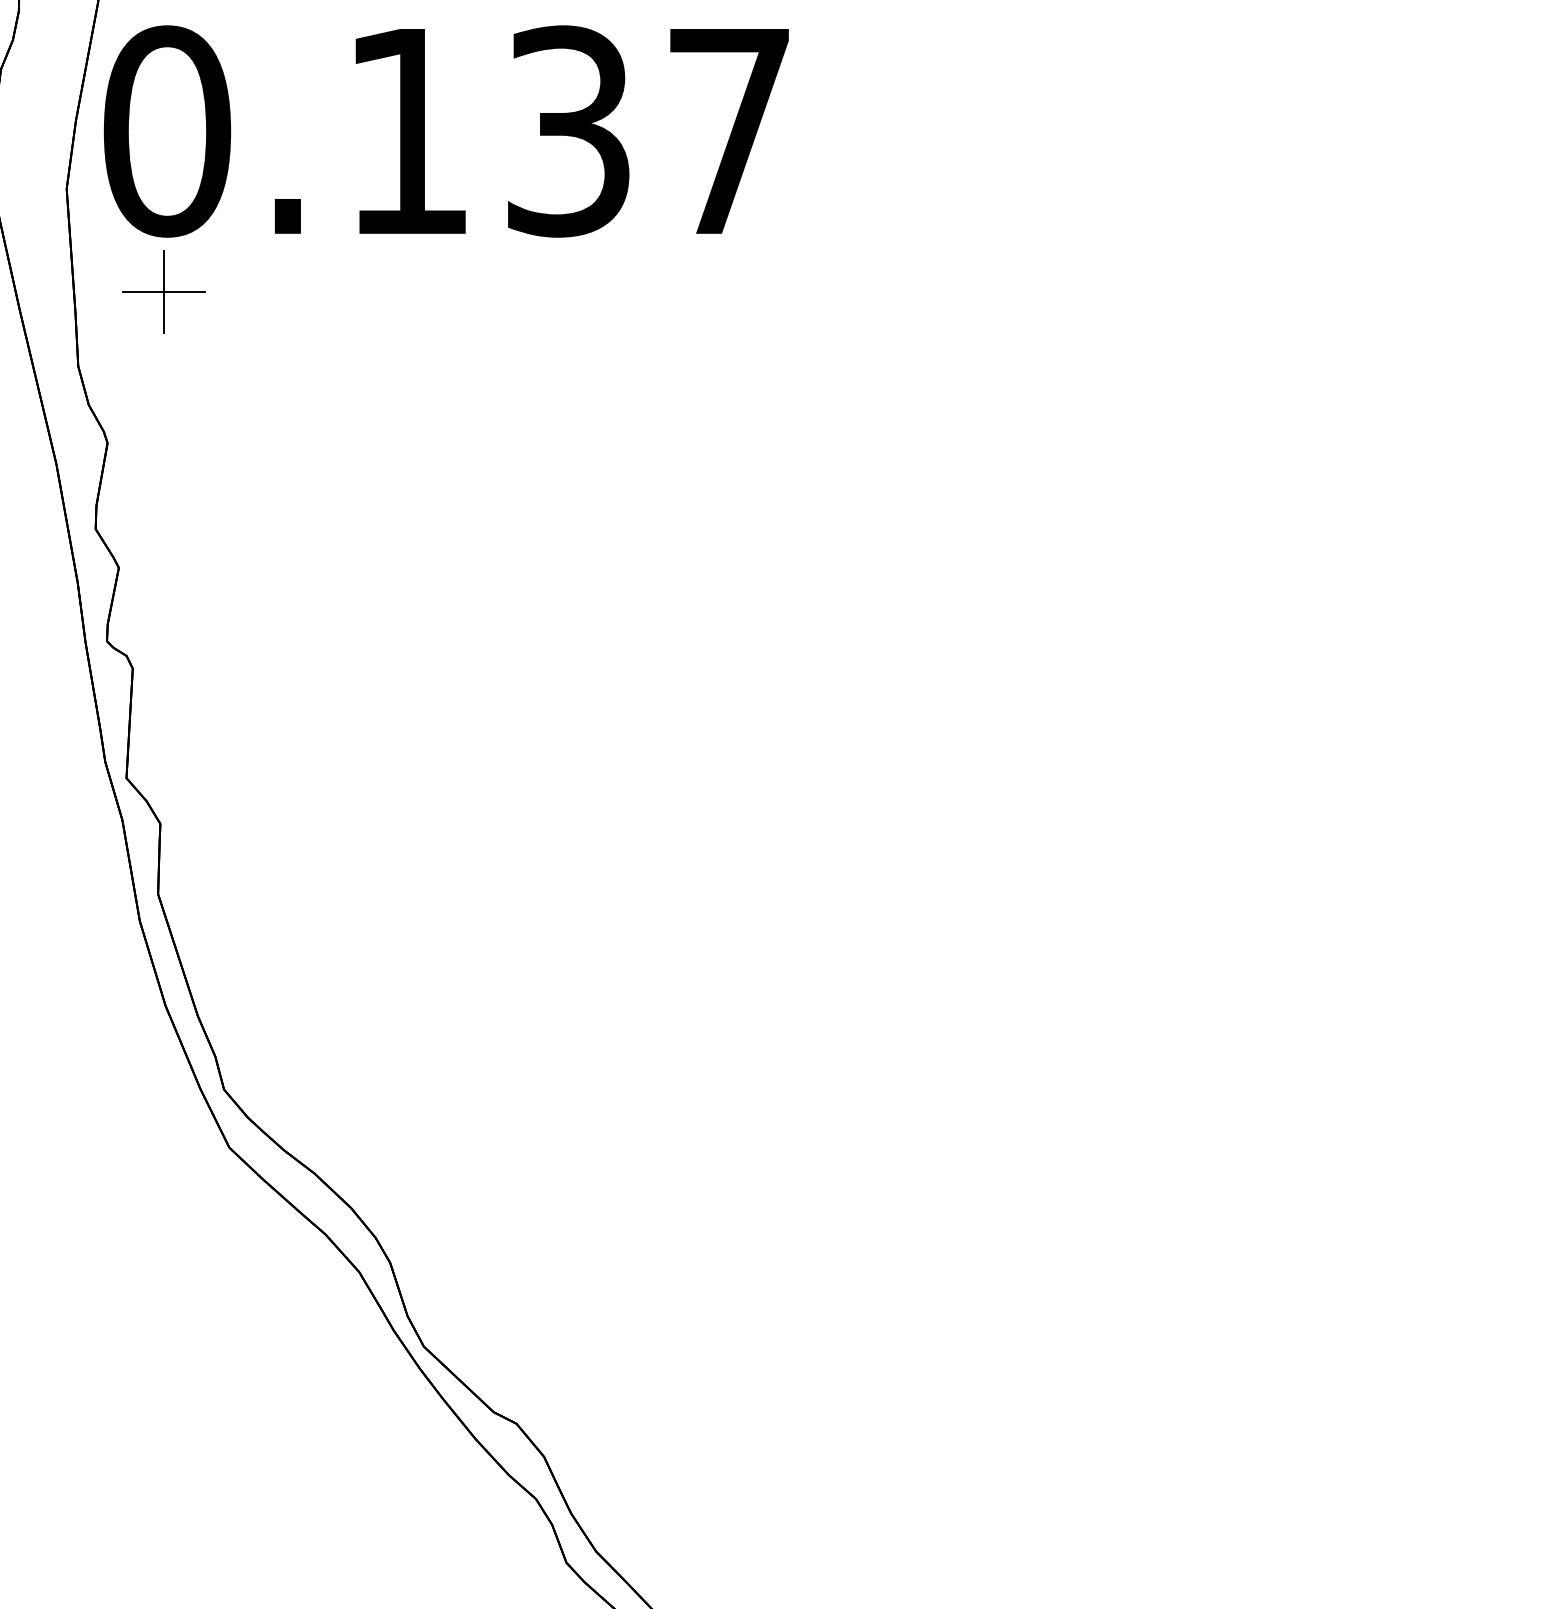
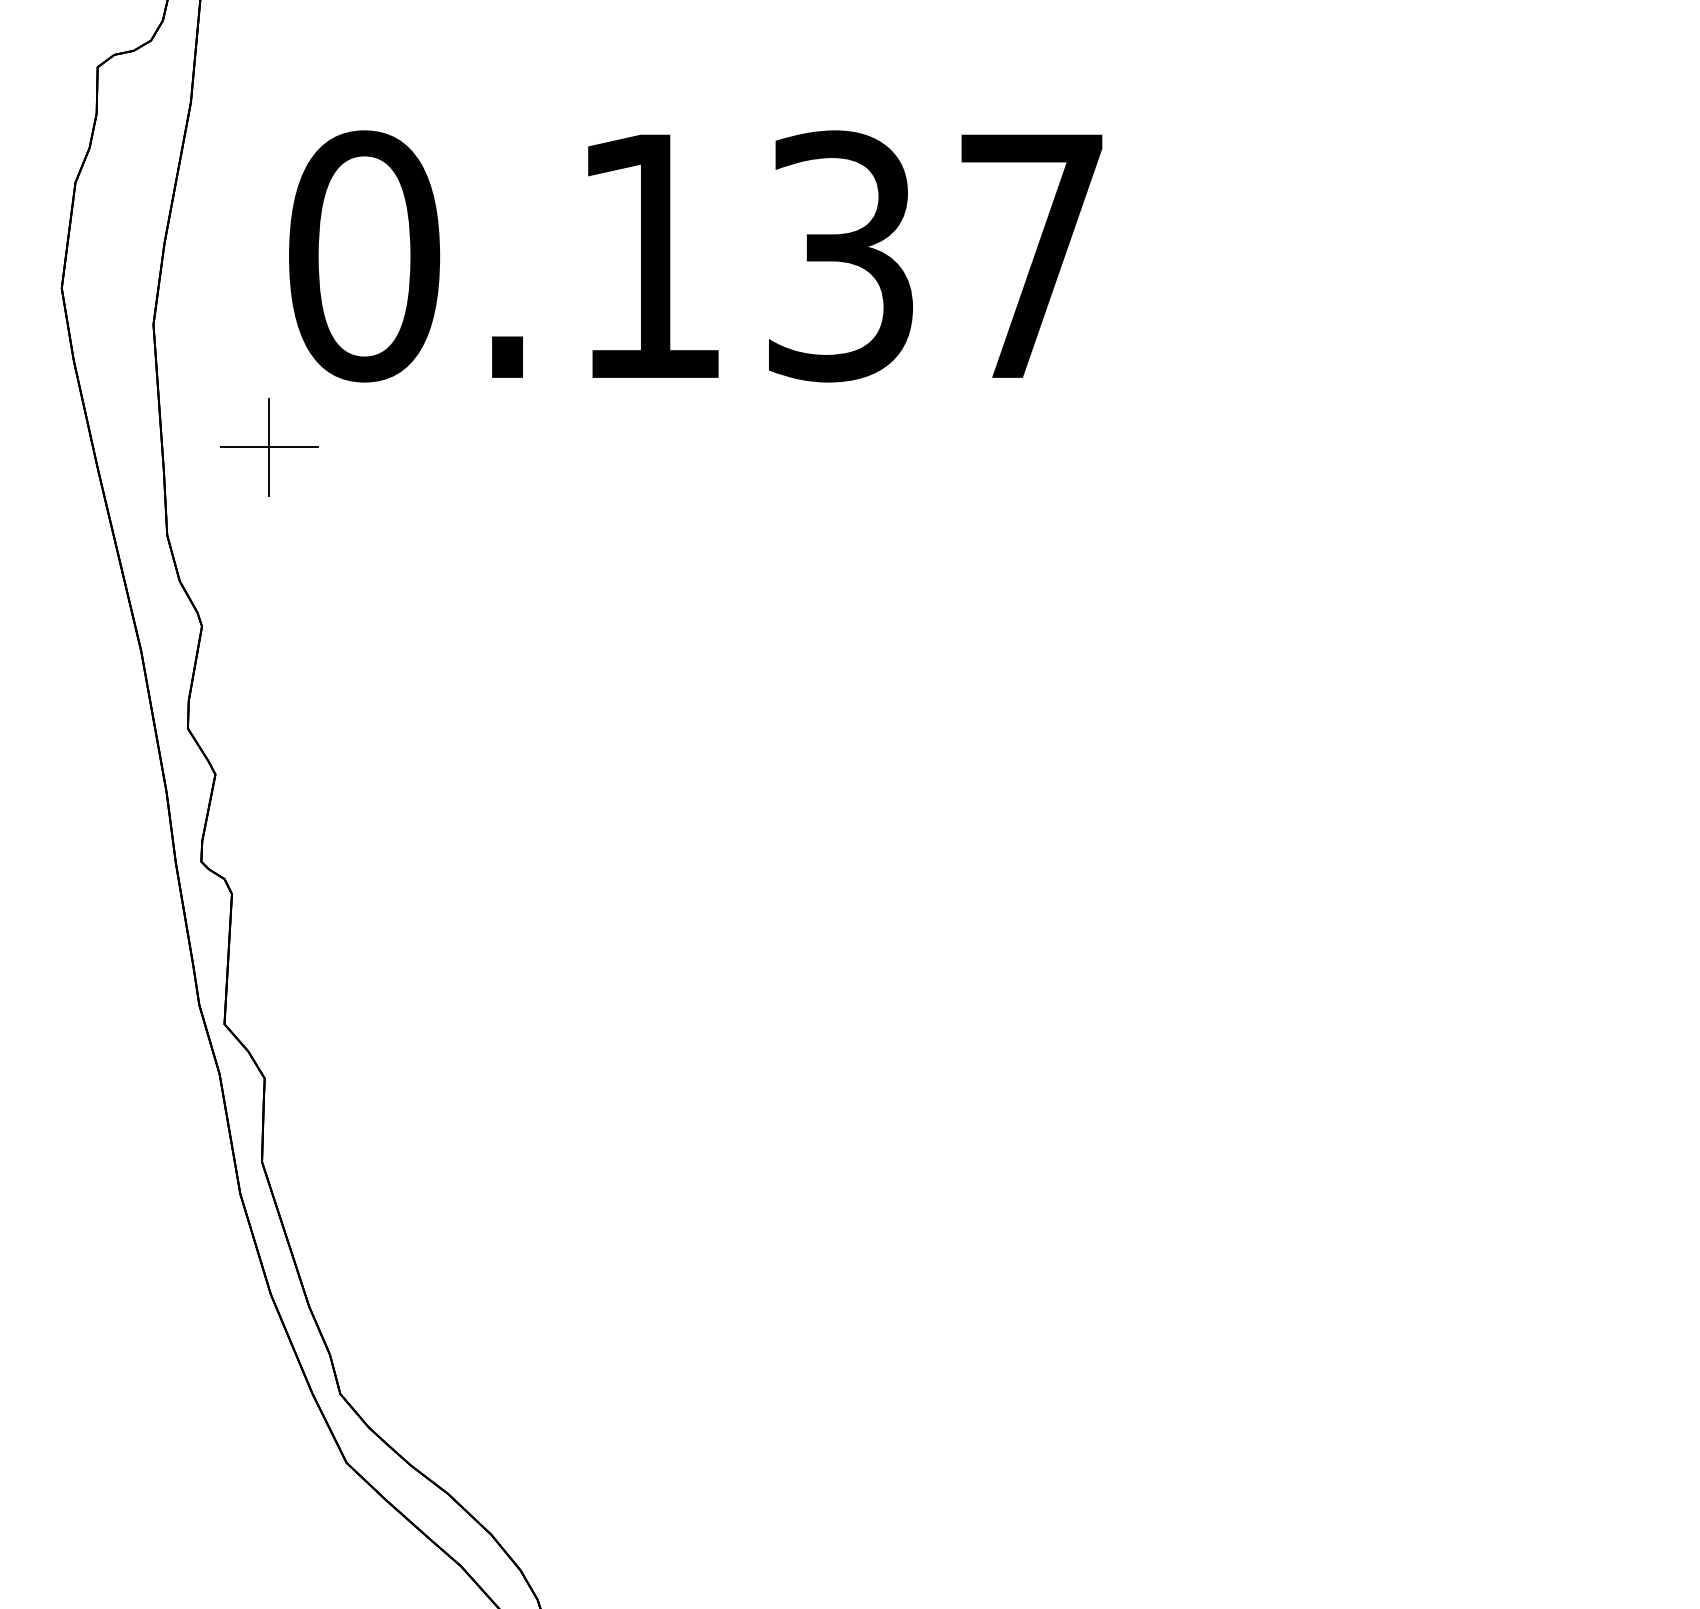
text: (445, 131) -> (694, 256), moved

